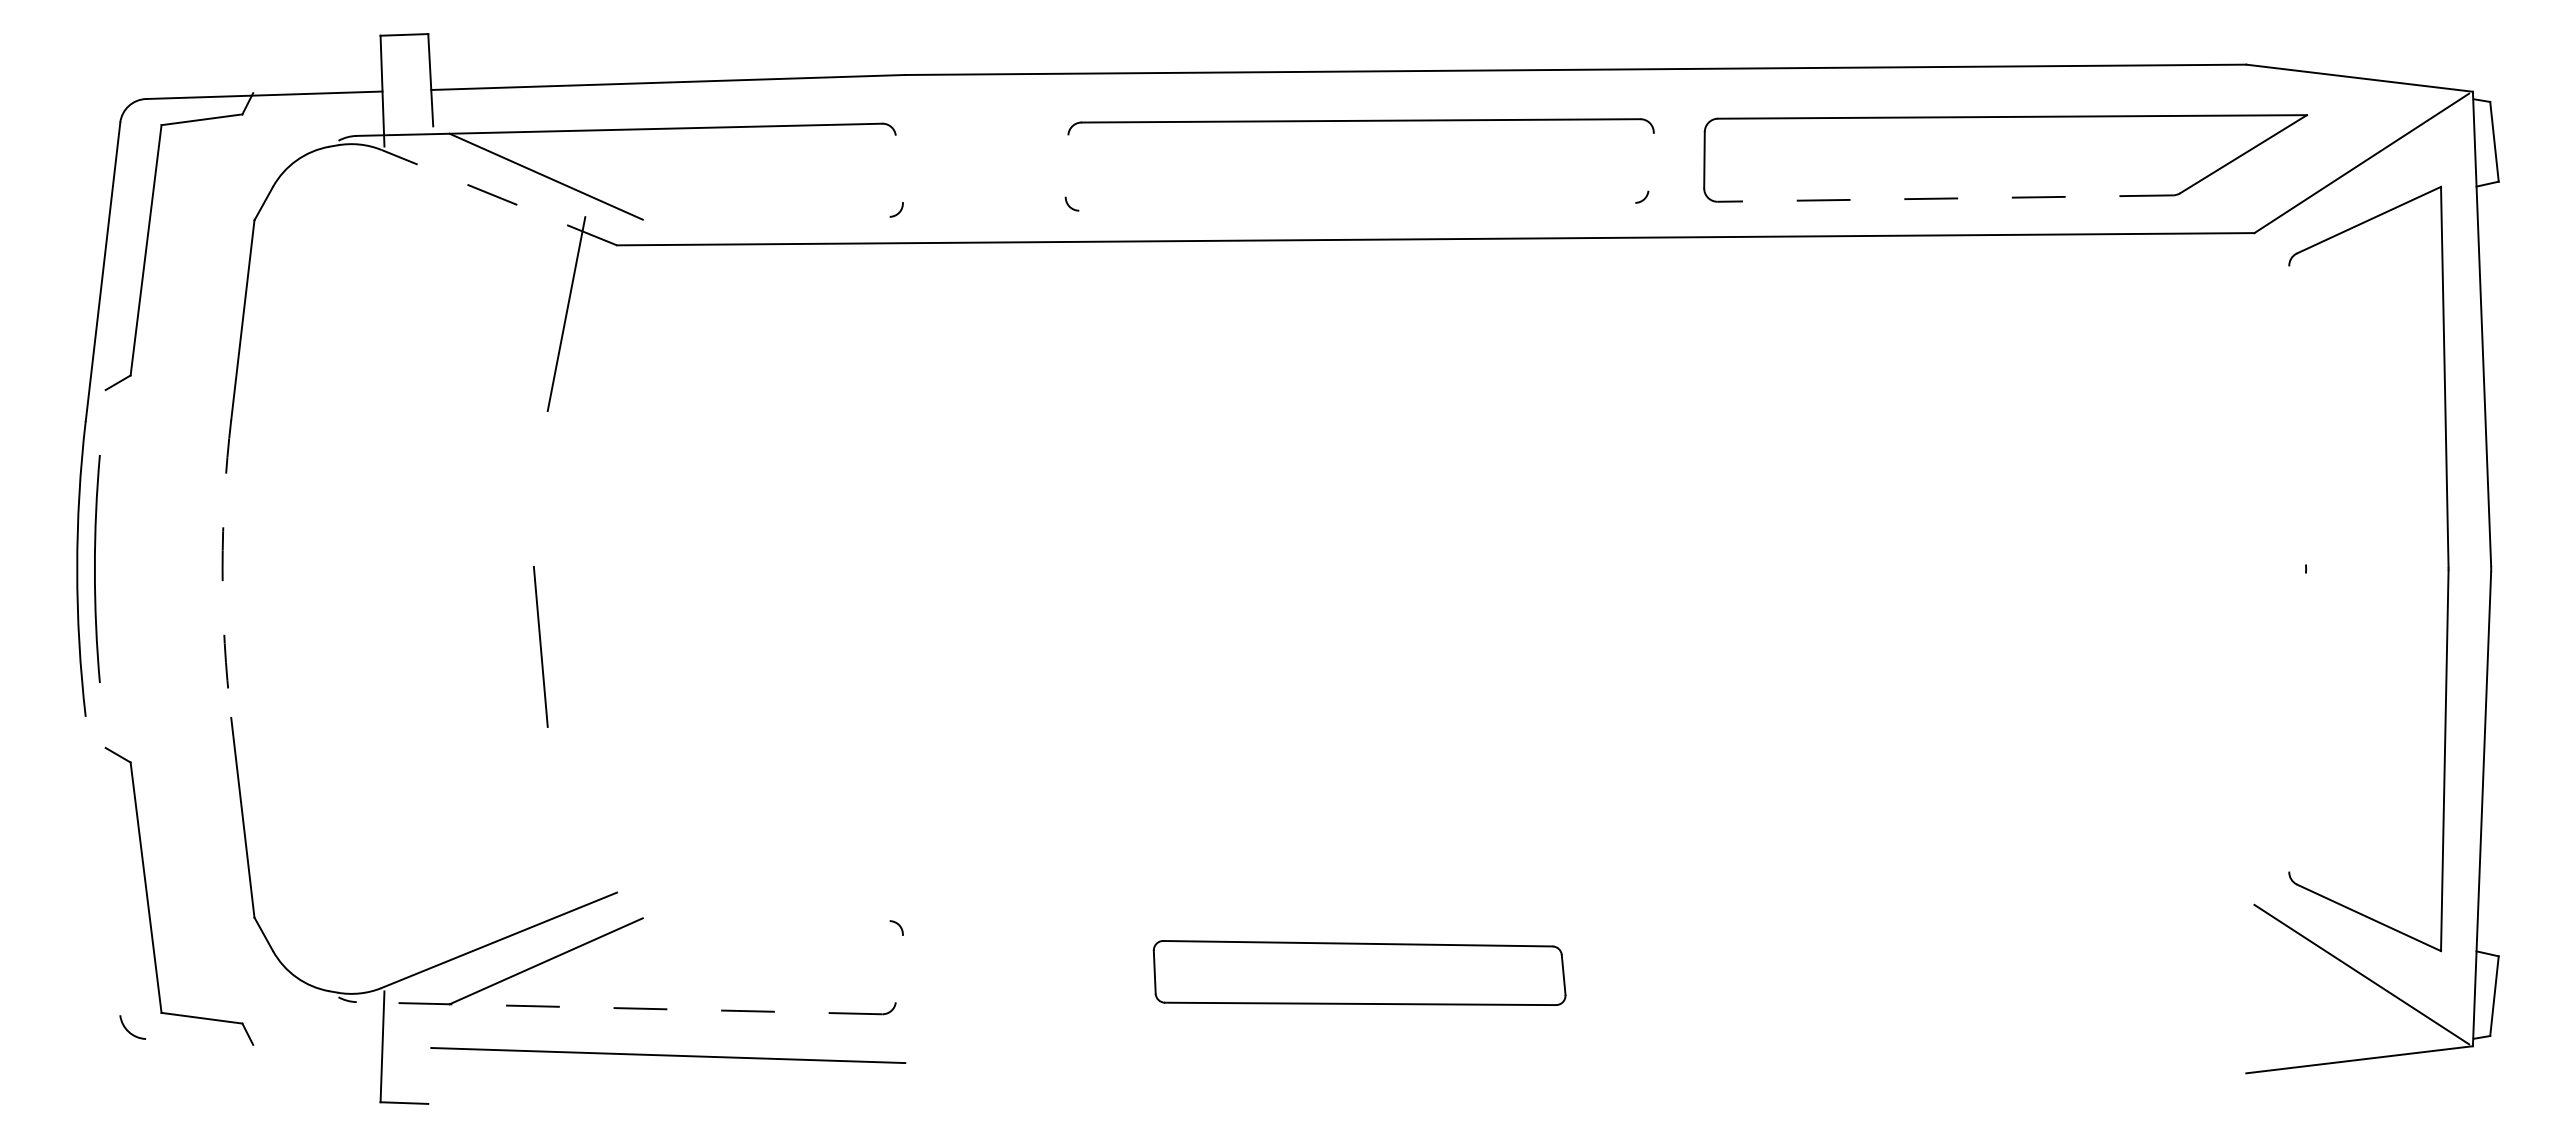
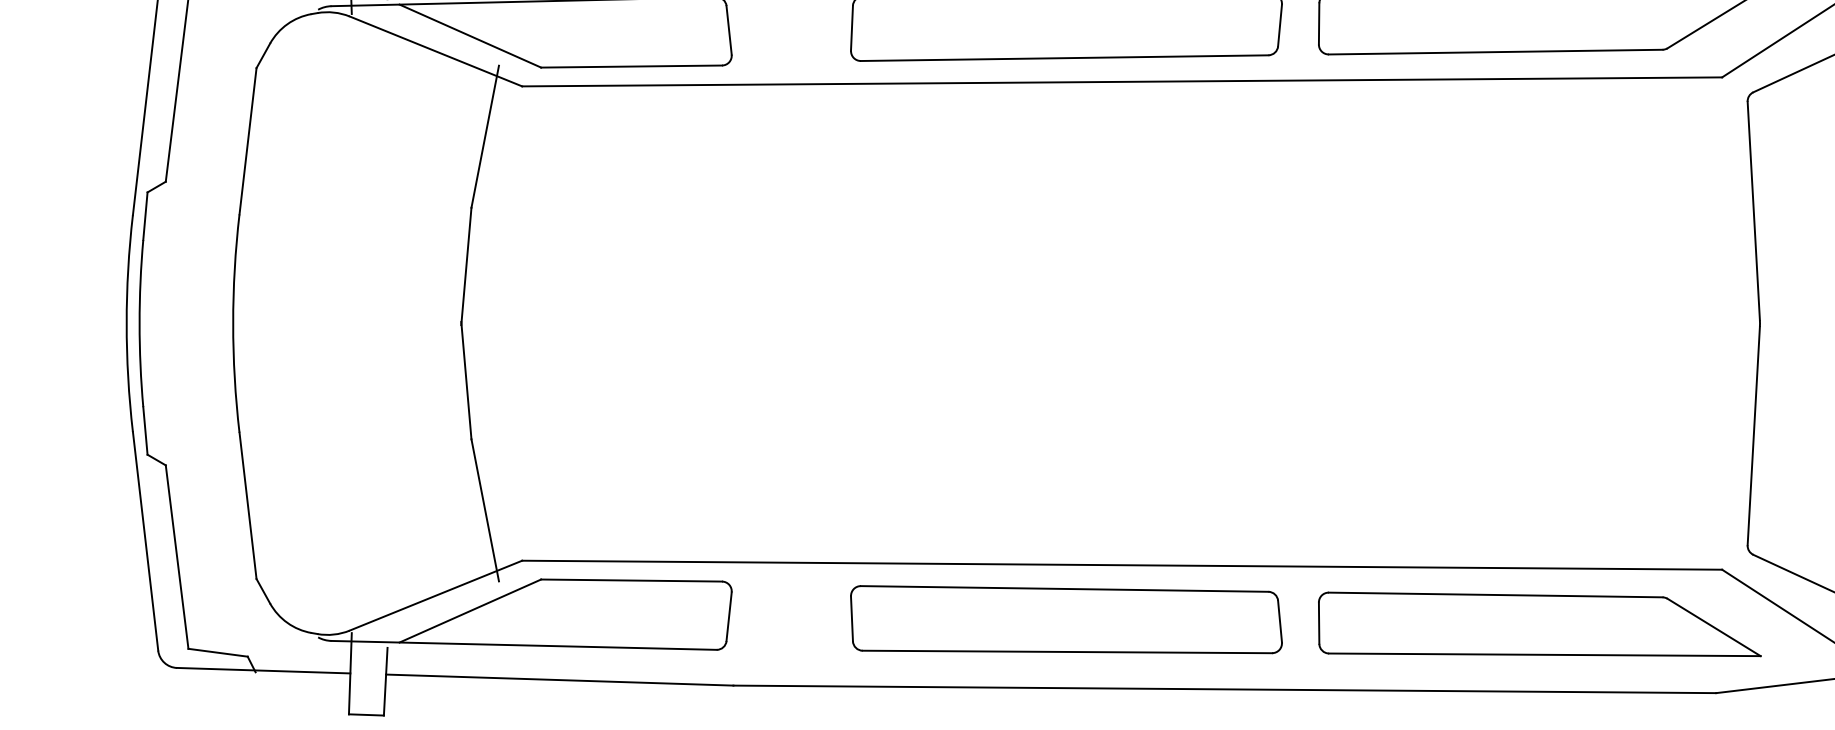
line: (1650, 161) -> (1279, 24), added
line: (1066, 165) -> (851, 27), added
line: (898, 168) -> (728, 30), added
line: (499, 197) -> (436, 51), dashed -> solid
line: (1945, 198) -> (1495, 52), dashed -> solid
line: (1357, 206) -> (1064, 57), added
line: (765, 217) -> (631, 65), added
line: (2297, 415) -> (1753, 211), added
line: (102, 422) -> (145, 216), added
line: (540, 491) -> (466, 266), added
arc: (222, 569) -> (233, 323), dashed -> solid
line: (102, 715) -> (145, 430), added
line: (2297, 722) -> (1753, 436), added
line: (566, 823) -> (485, 510), added
line: (102, 865) -> (145, 540), added
line: (1435, 898) -> (1122, 565), added
line: (765, 919) -> (631, 580), added
line: (898, 968) -> (728, 616), added
part: (1359, 972) -> (1066, 619), size x1.43
part: (2005, 979) -> (1539, 624), added
line: (619, 1008) -> (524, 645), dashed -> solid
line: (264, 1042) -> (263, 670), added
line: (430, 1057) -> (385, 681), added
line: (1575, 1068) -> (1224, 689), added

